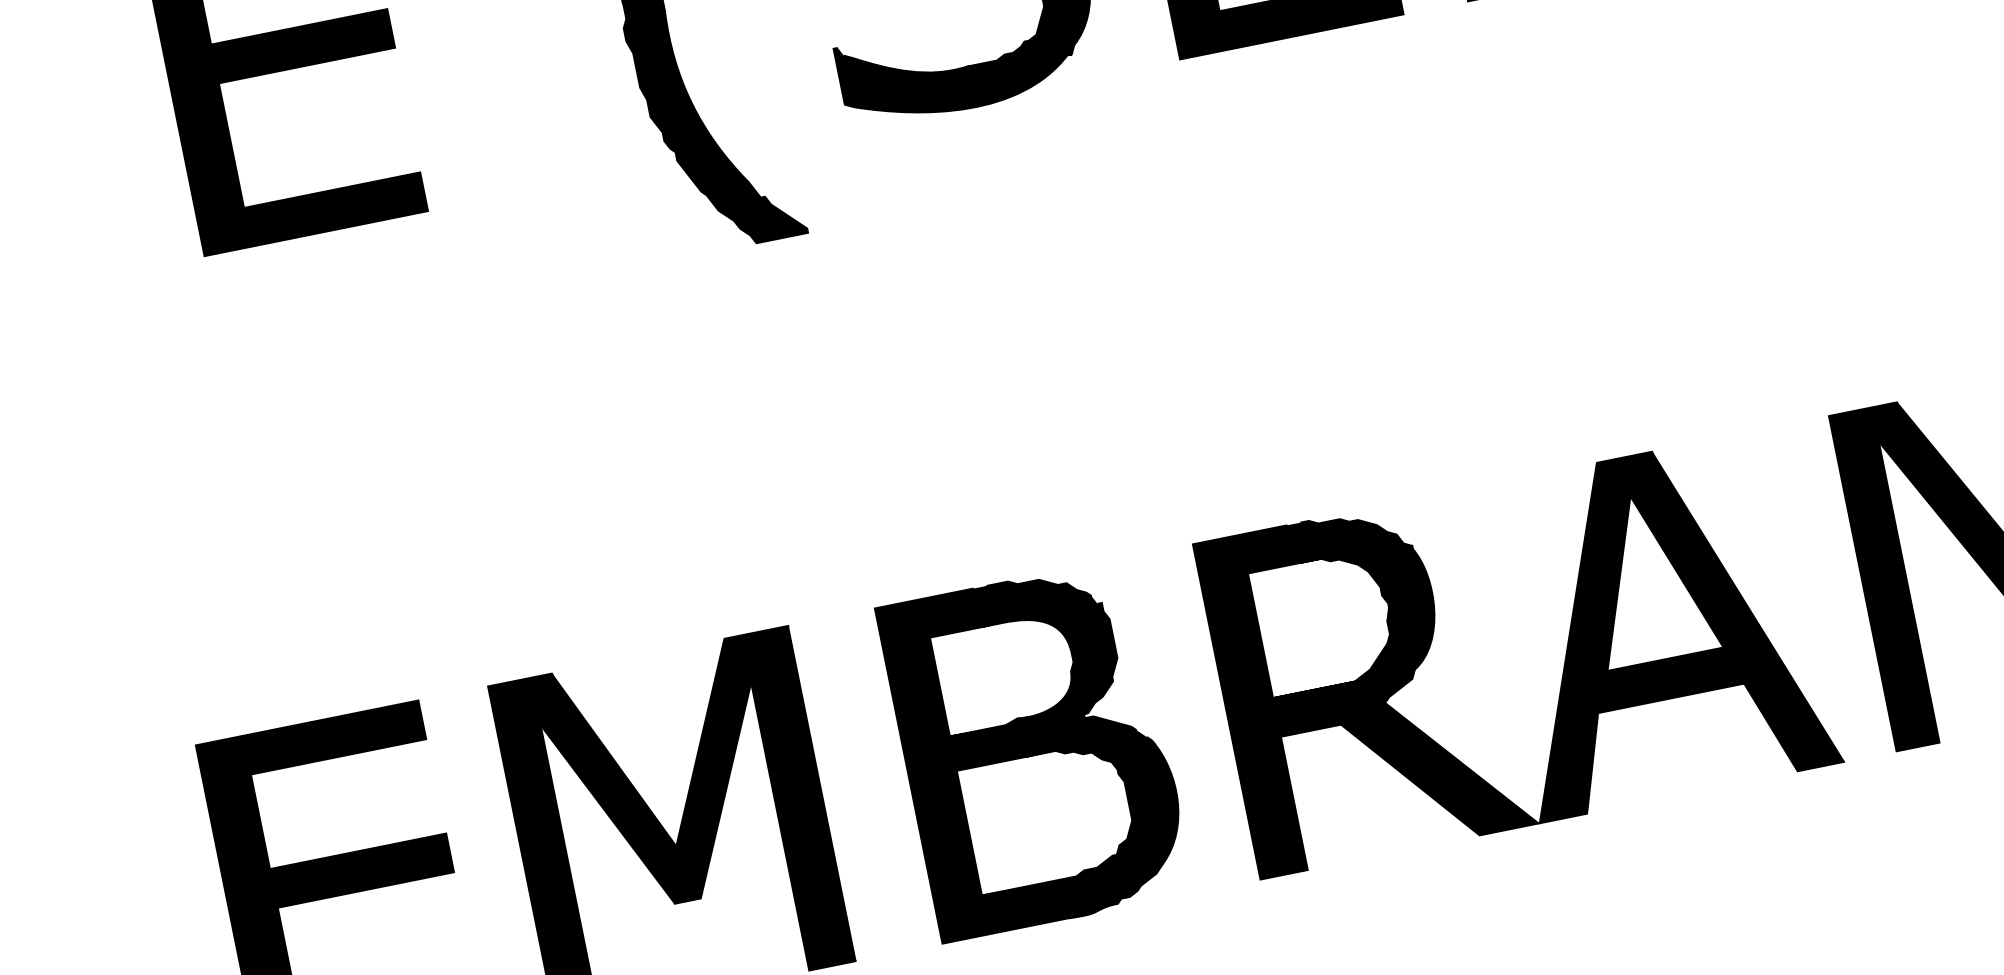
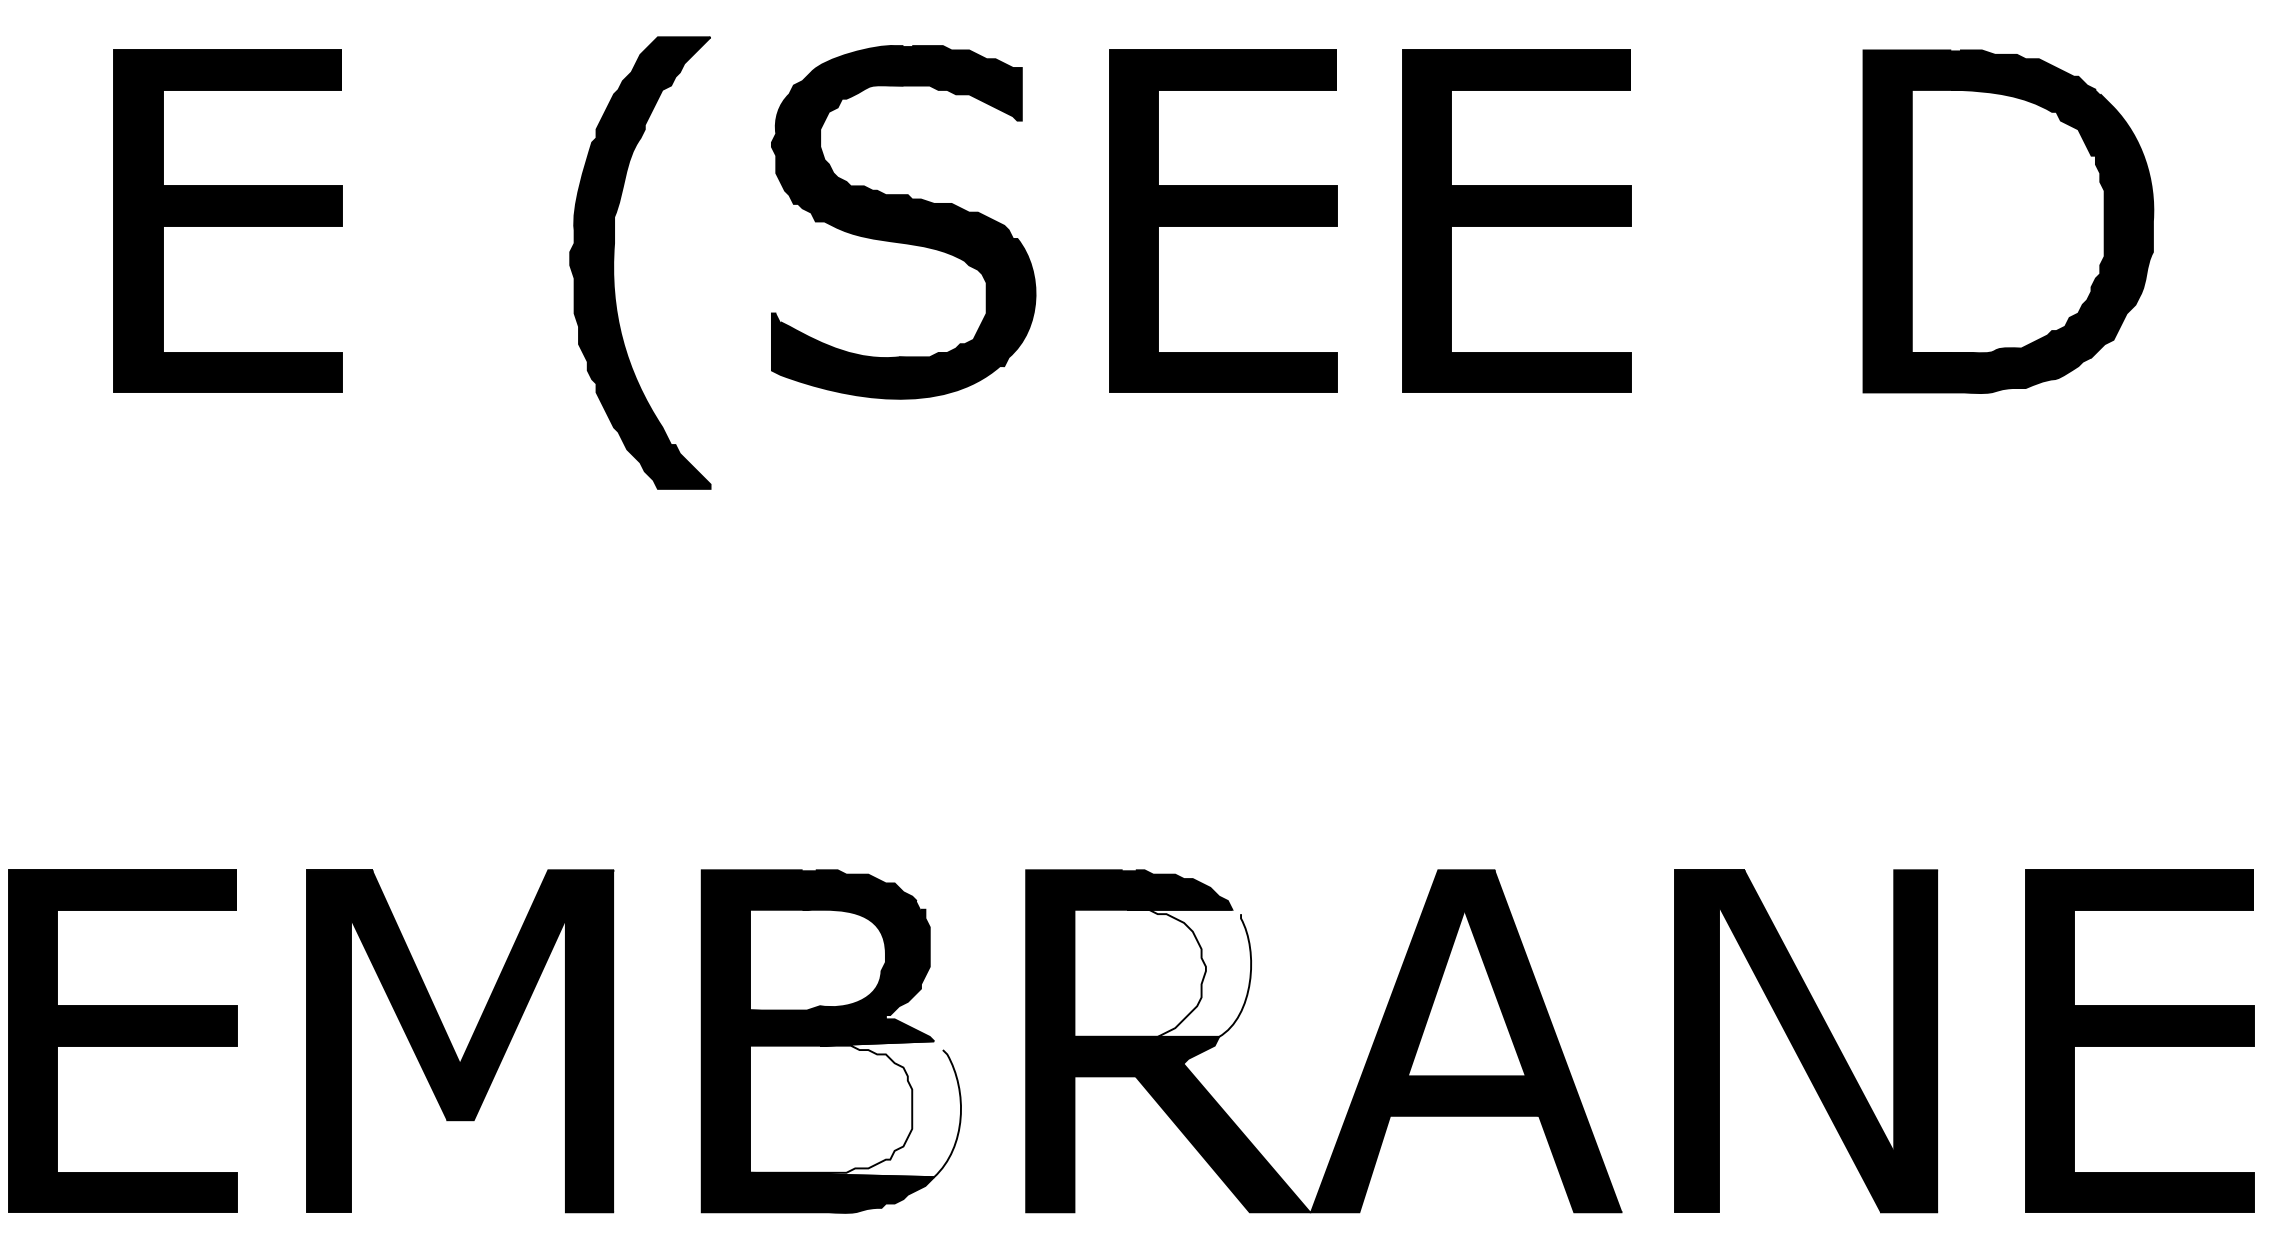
fill: (1346, 617) -> (1162, 972), removed
fill: (1072, 812) -> (855, 1109), removed

